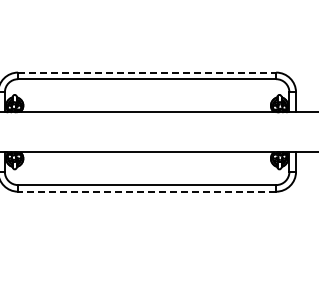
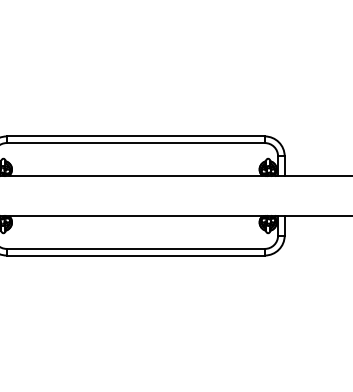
line: (147, 72) -> (136, 136), dashed -> solid
line: (146, 191) -> (135, 255), dashed -> solid

